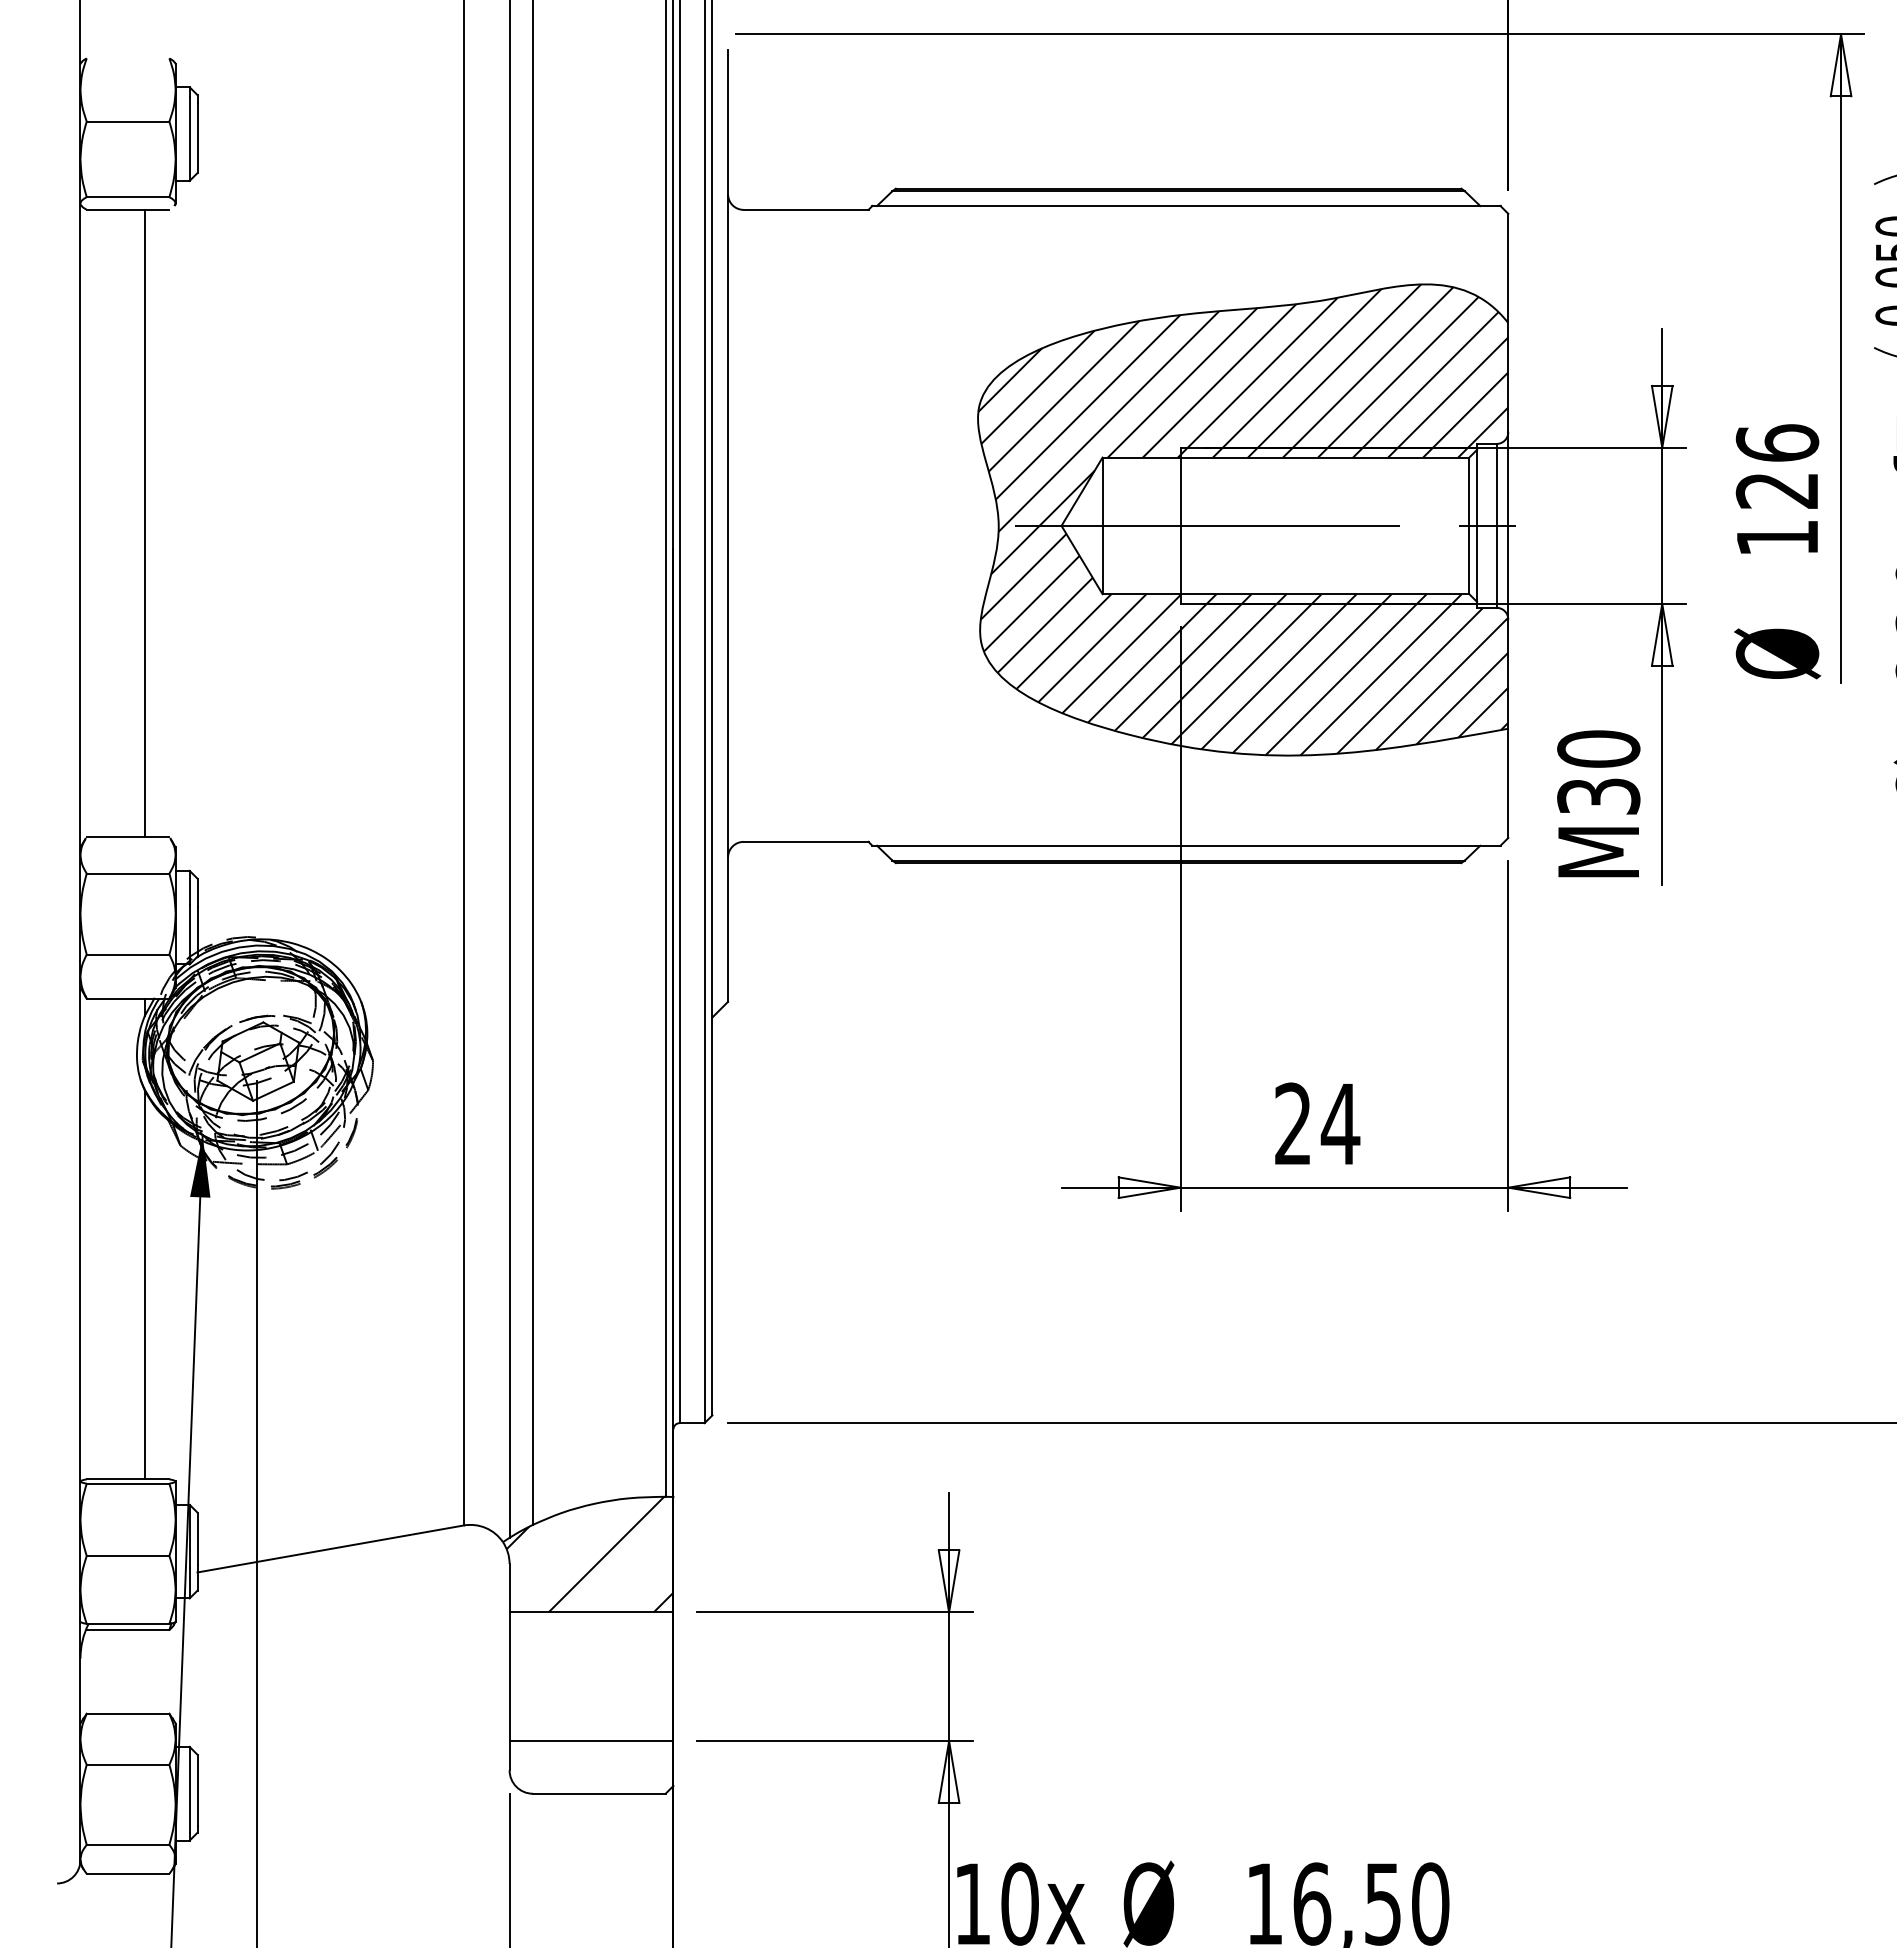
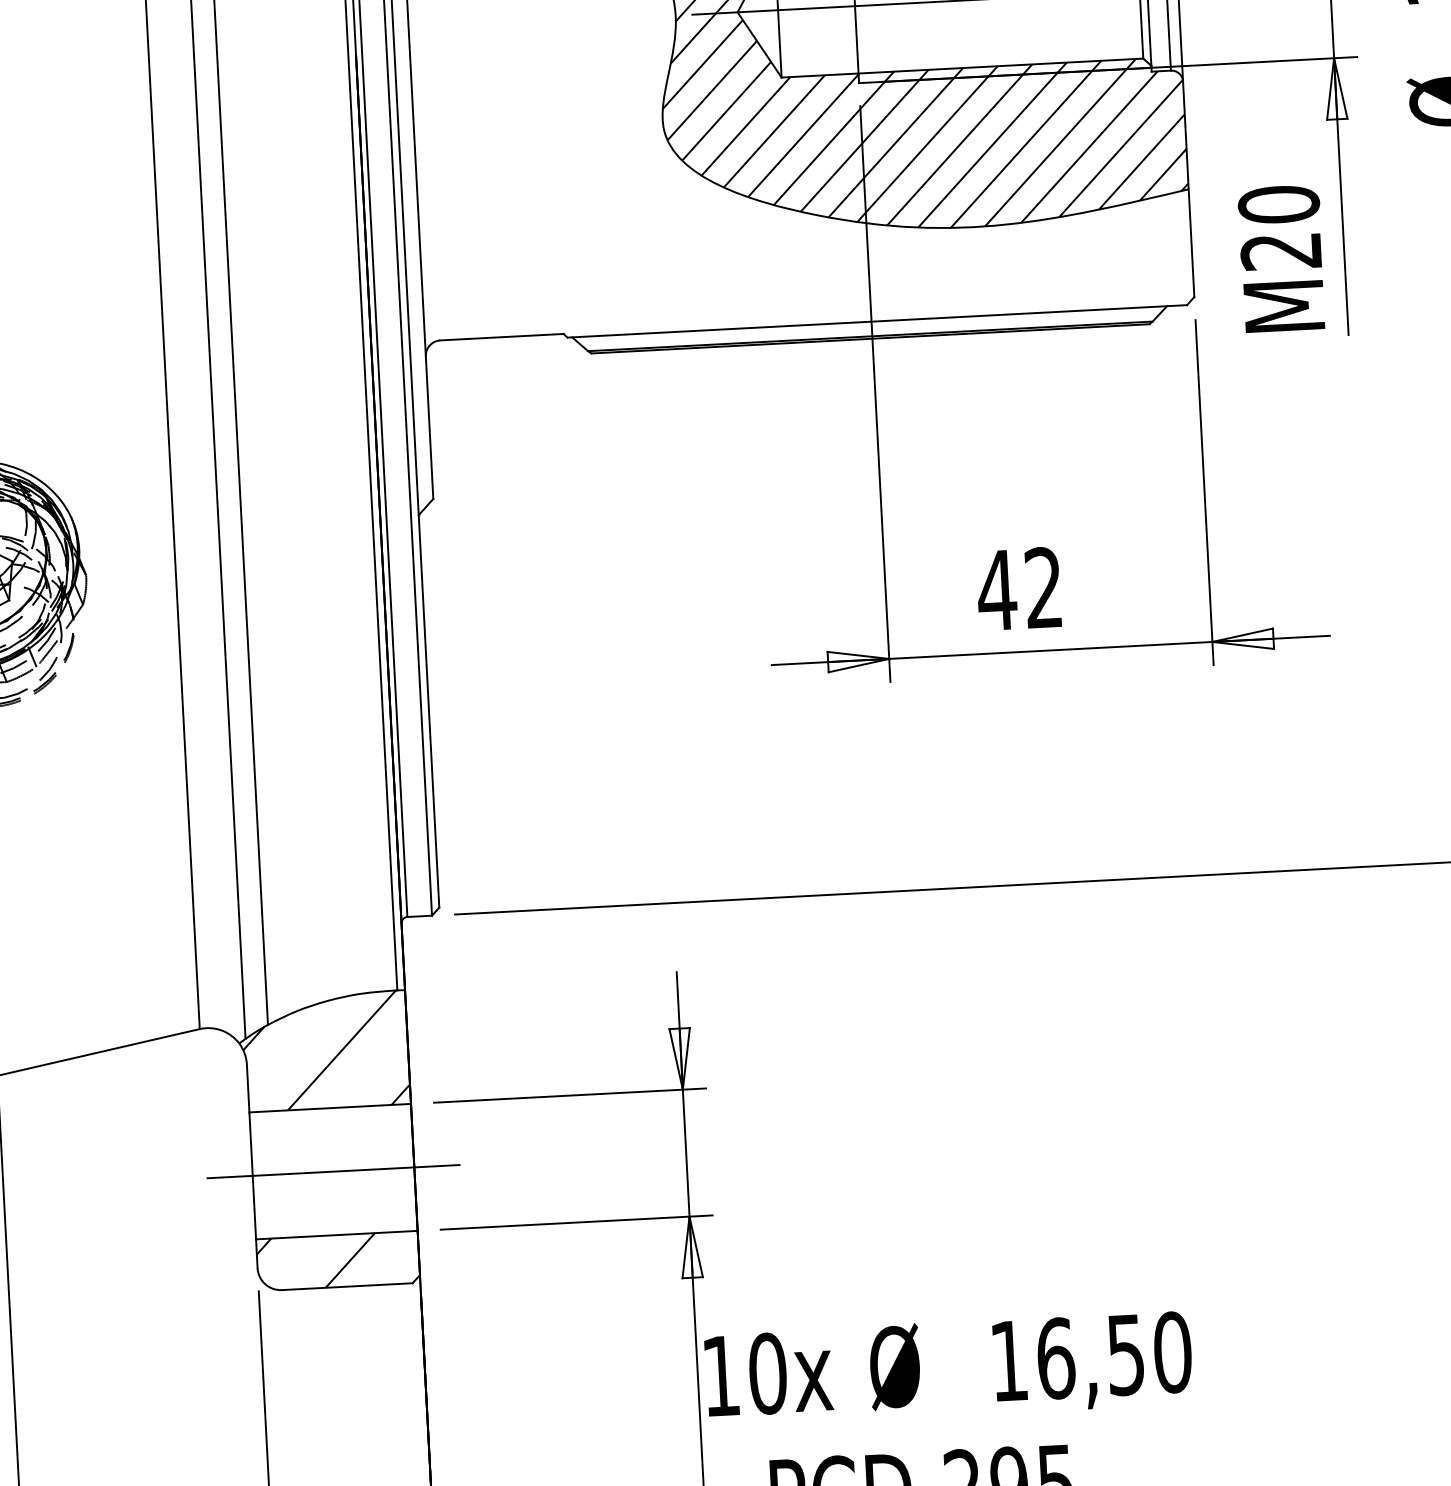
text: (1598, 796) -> (1281, 251), M30 -> M20
text: (1316, 1123) -> (1019, 588), 24 -> 42
line: (591, 1676) -> (333, 1171), added
hatch: (569, 1767) -> (316, 1262), added

